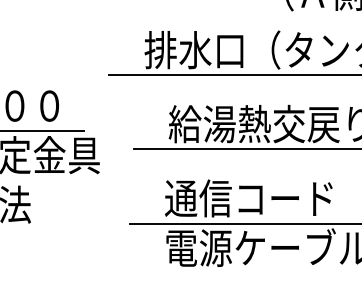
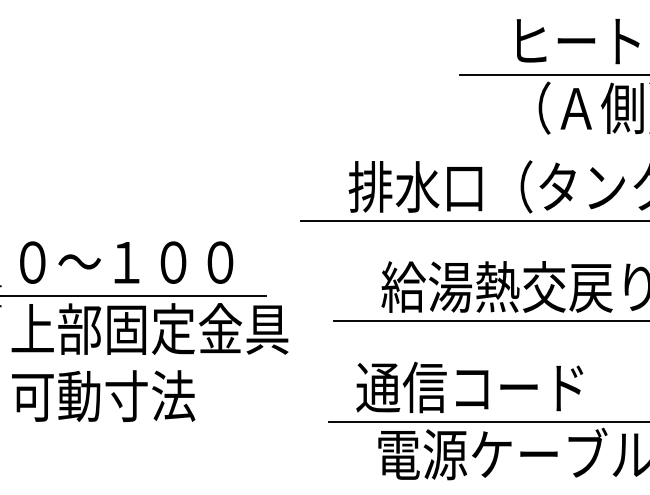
text: (248, 198) -> (469, 387), moved

